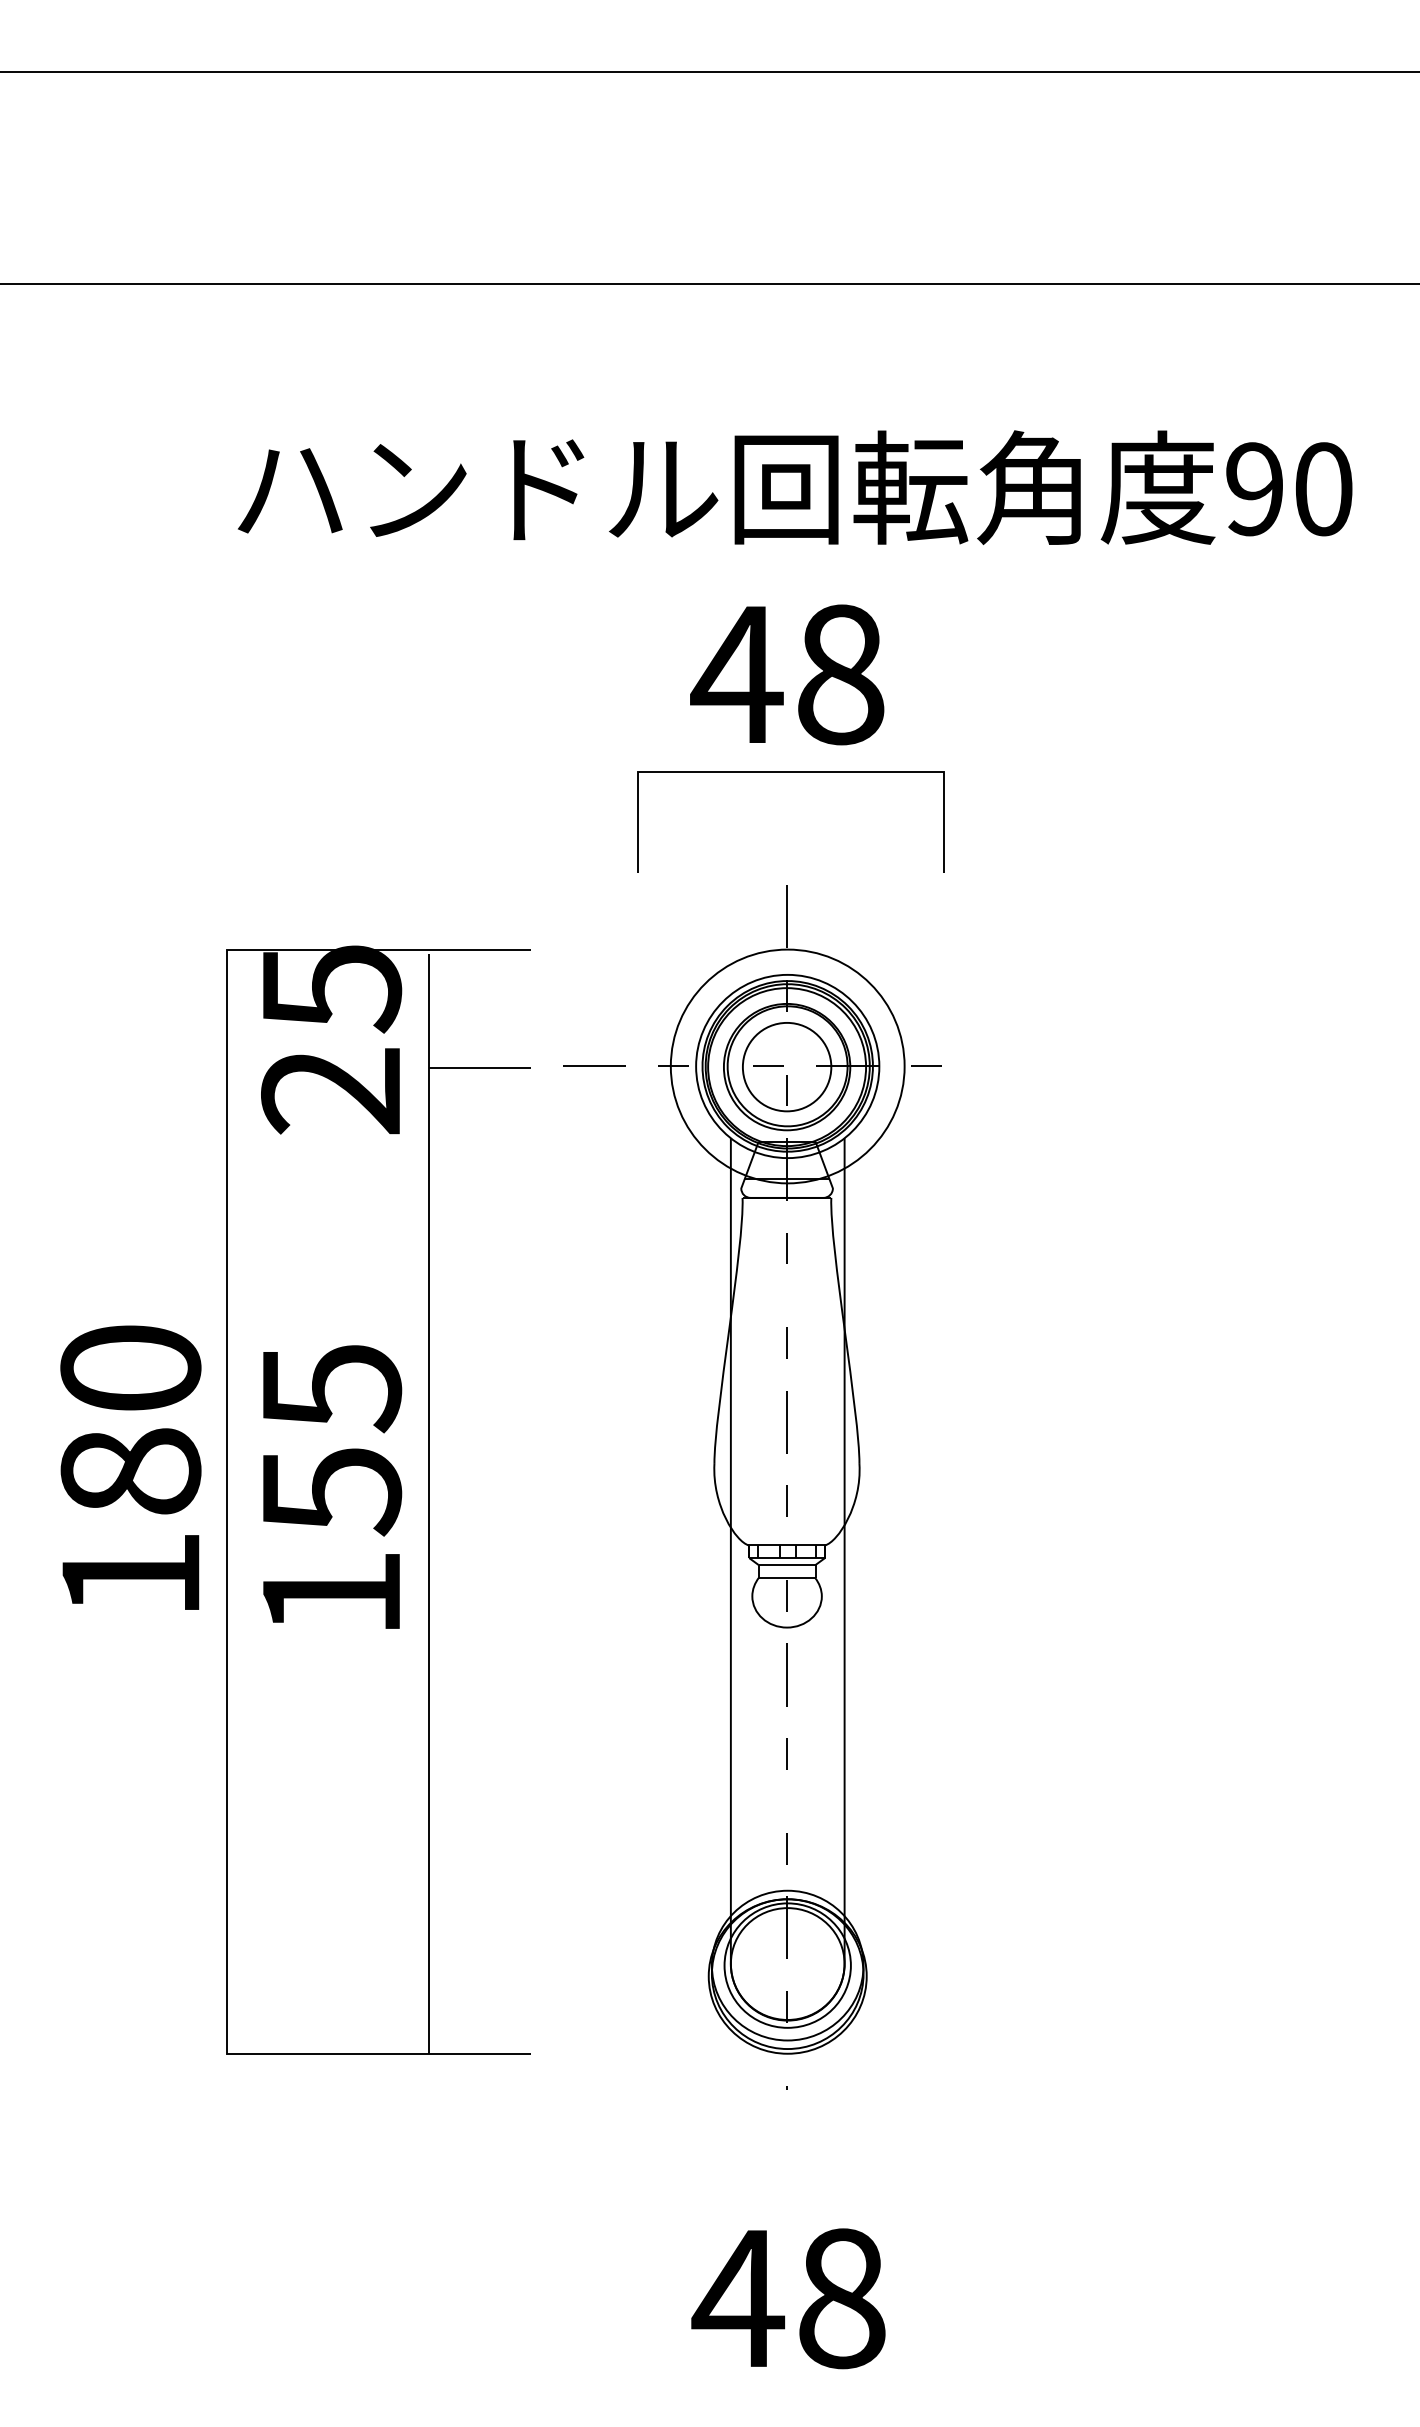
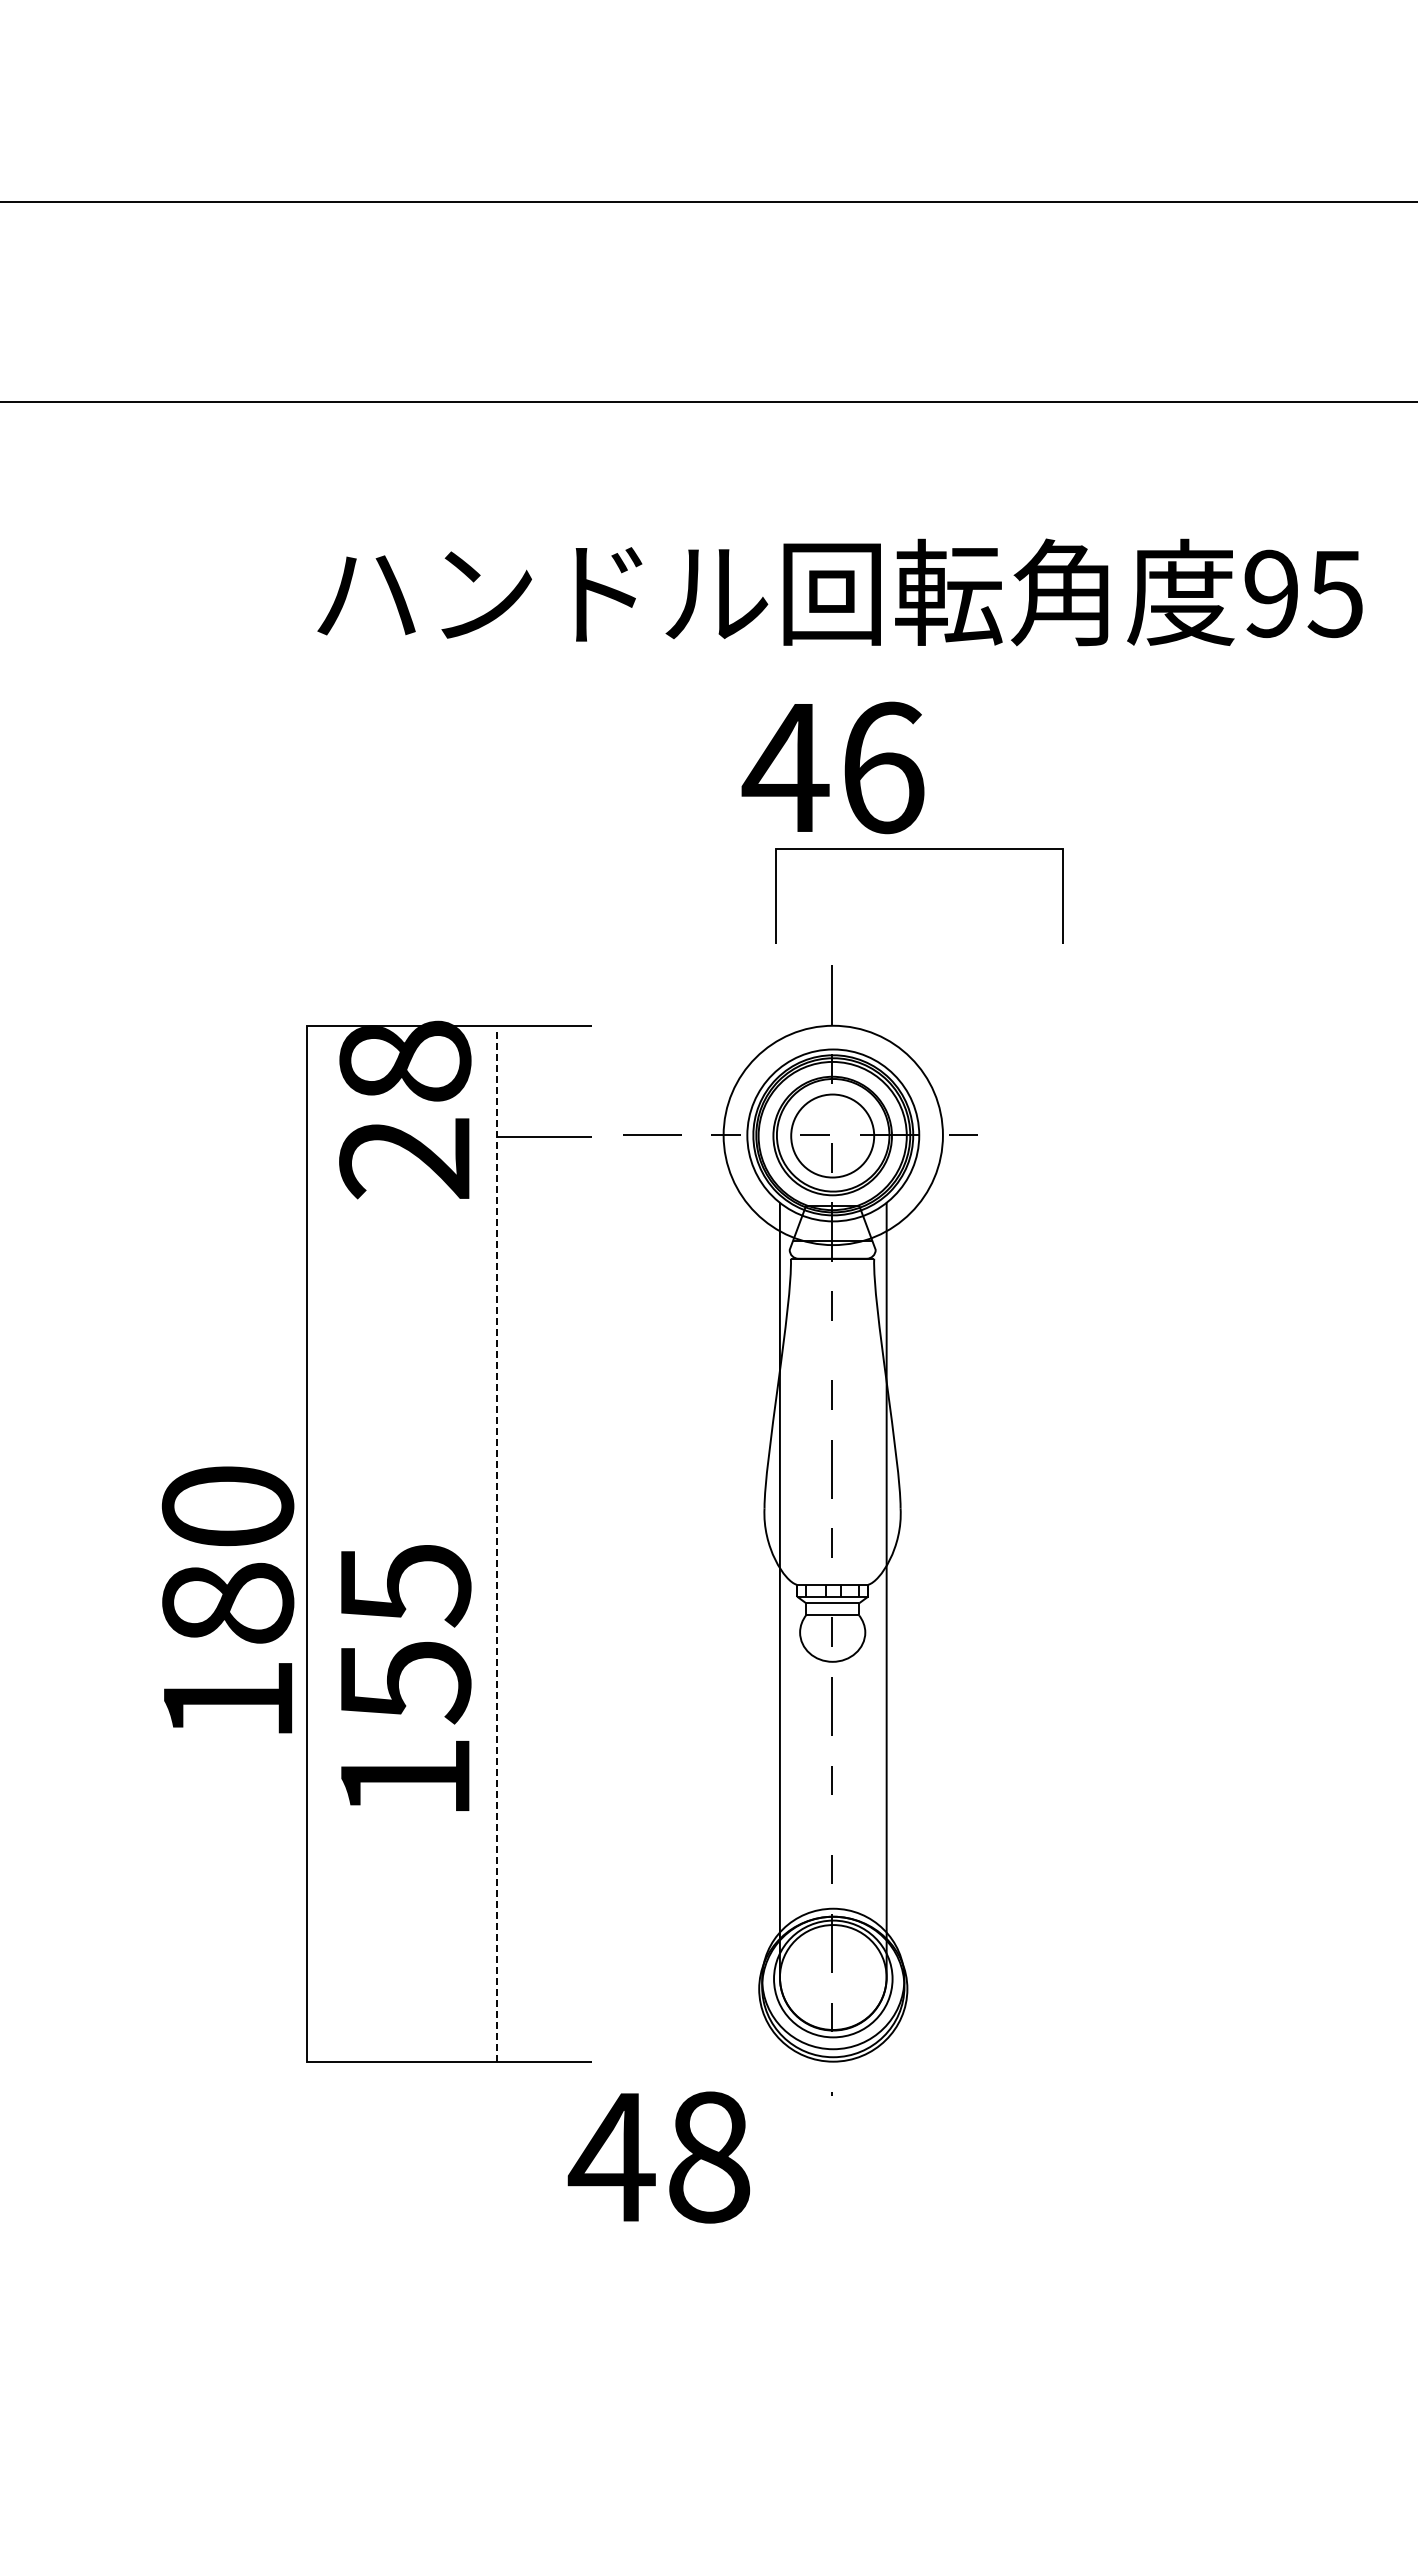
text: (1323, 488) -> (1335, 593), 90 -> 95
text: (841, 674) -> (883, 767), 48 -> 46
line: (791, 772) -> (919, 849), moved
text: (331, 988) -> (405, 1062), 25 -> 28
text: (130, 1467) -> (227, 1599), moved
text: (332, 1486) -> (406, 1677), moved
line: (429, 1503) -> (497, 1545), solid -> dashed
text: (787, 2298) -> (658, 2157), moved

